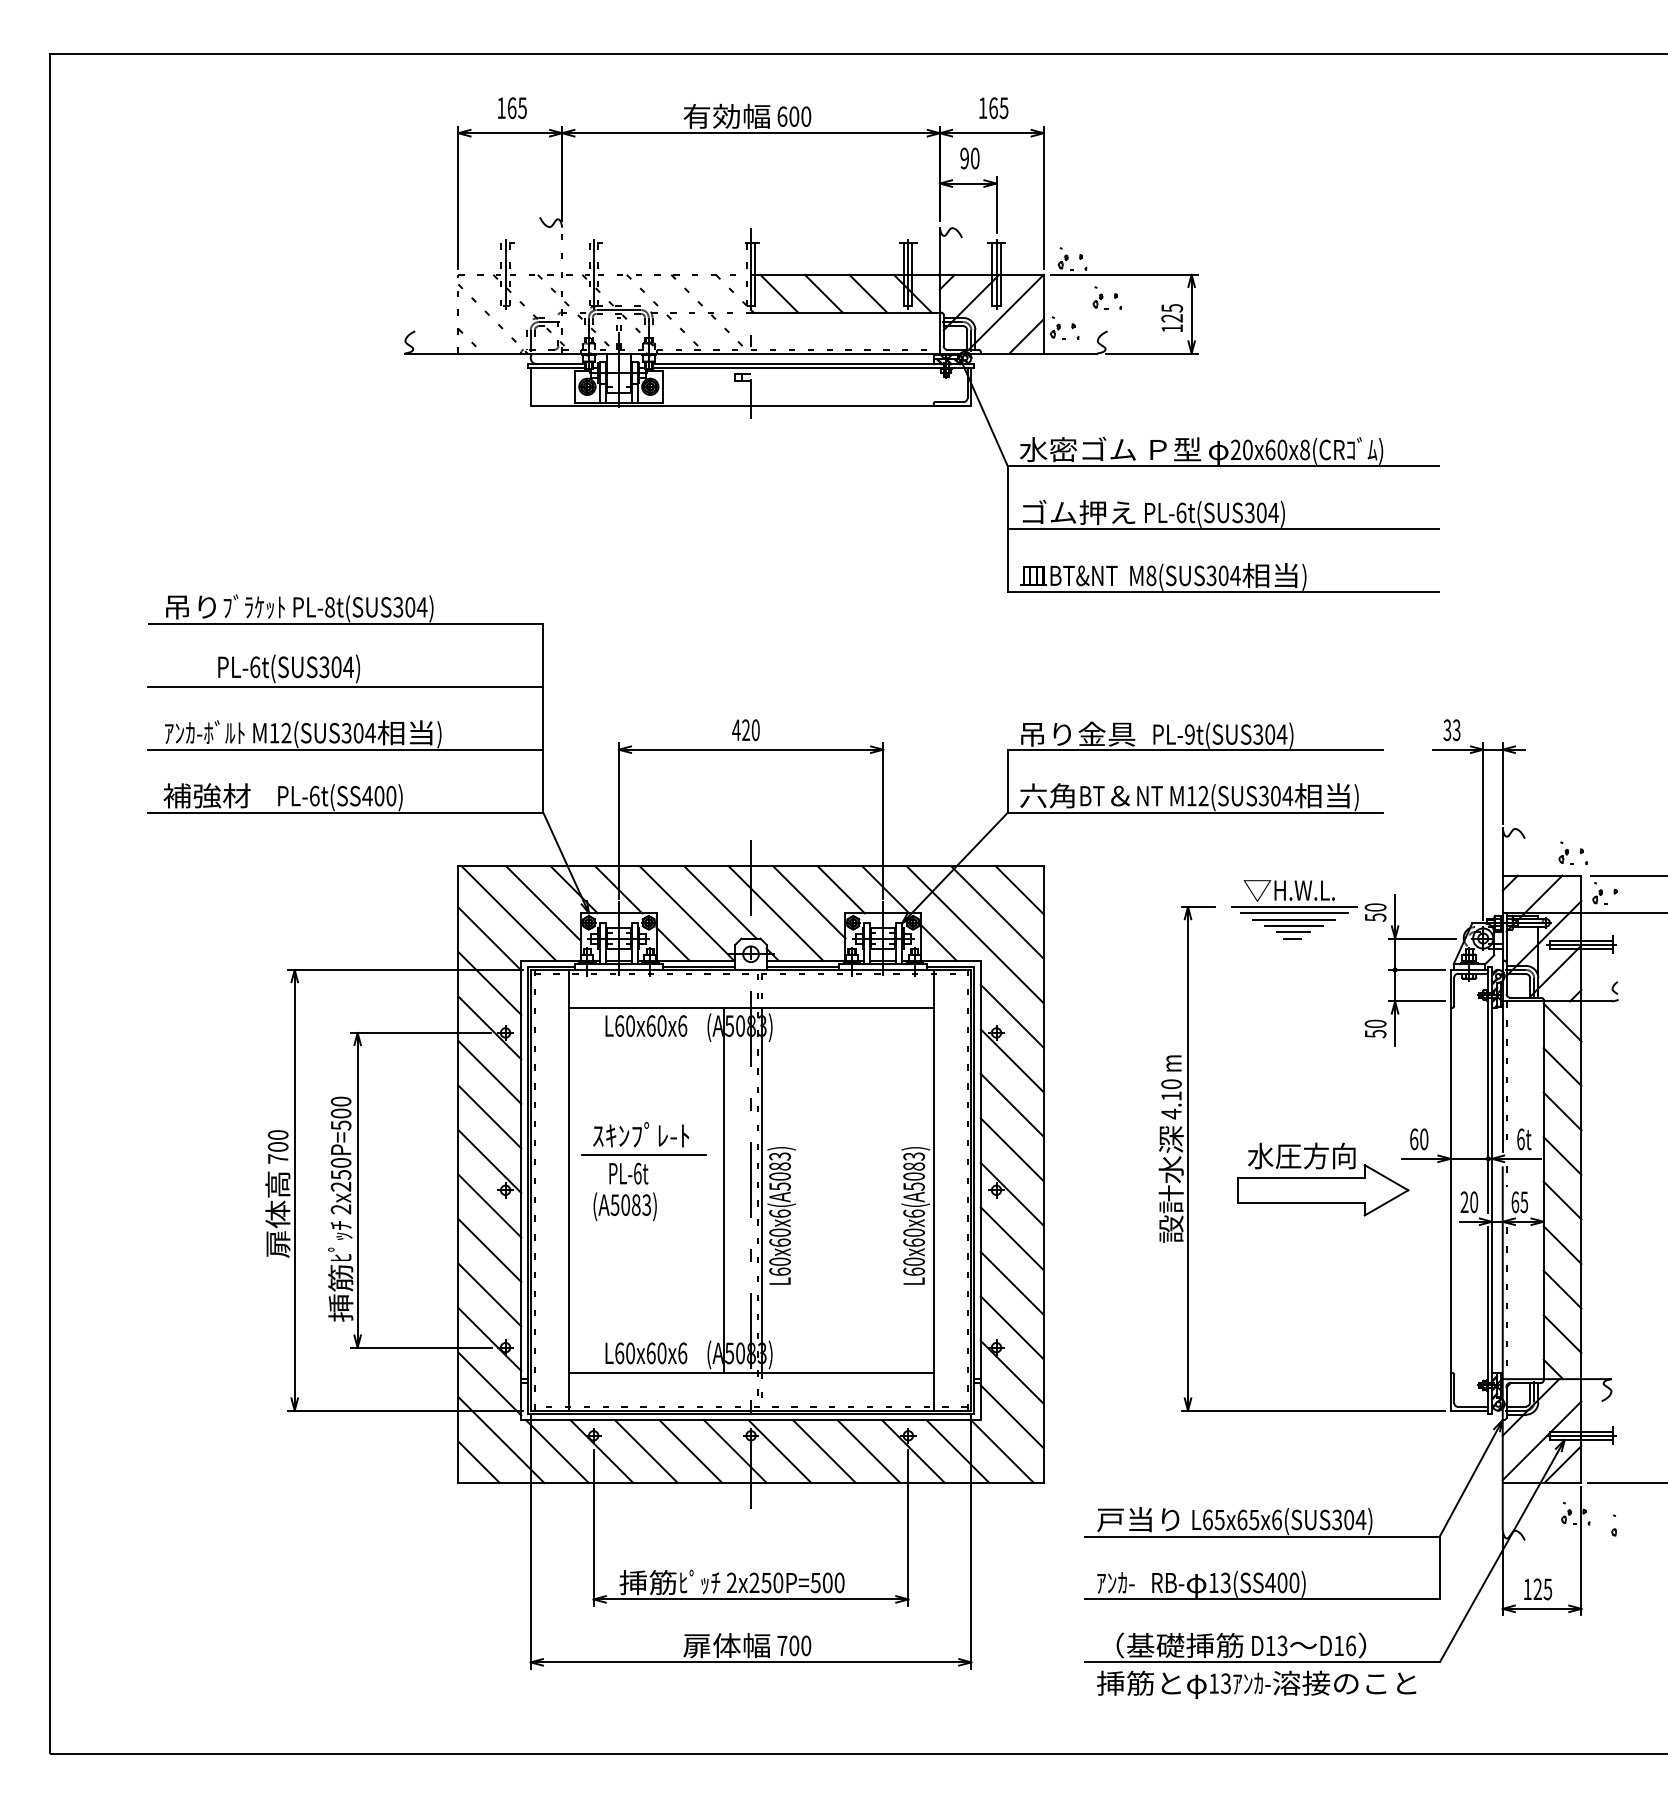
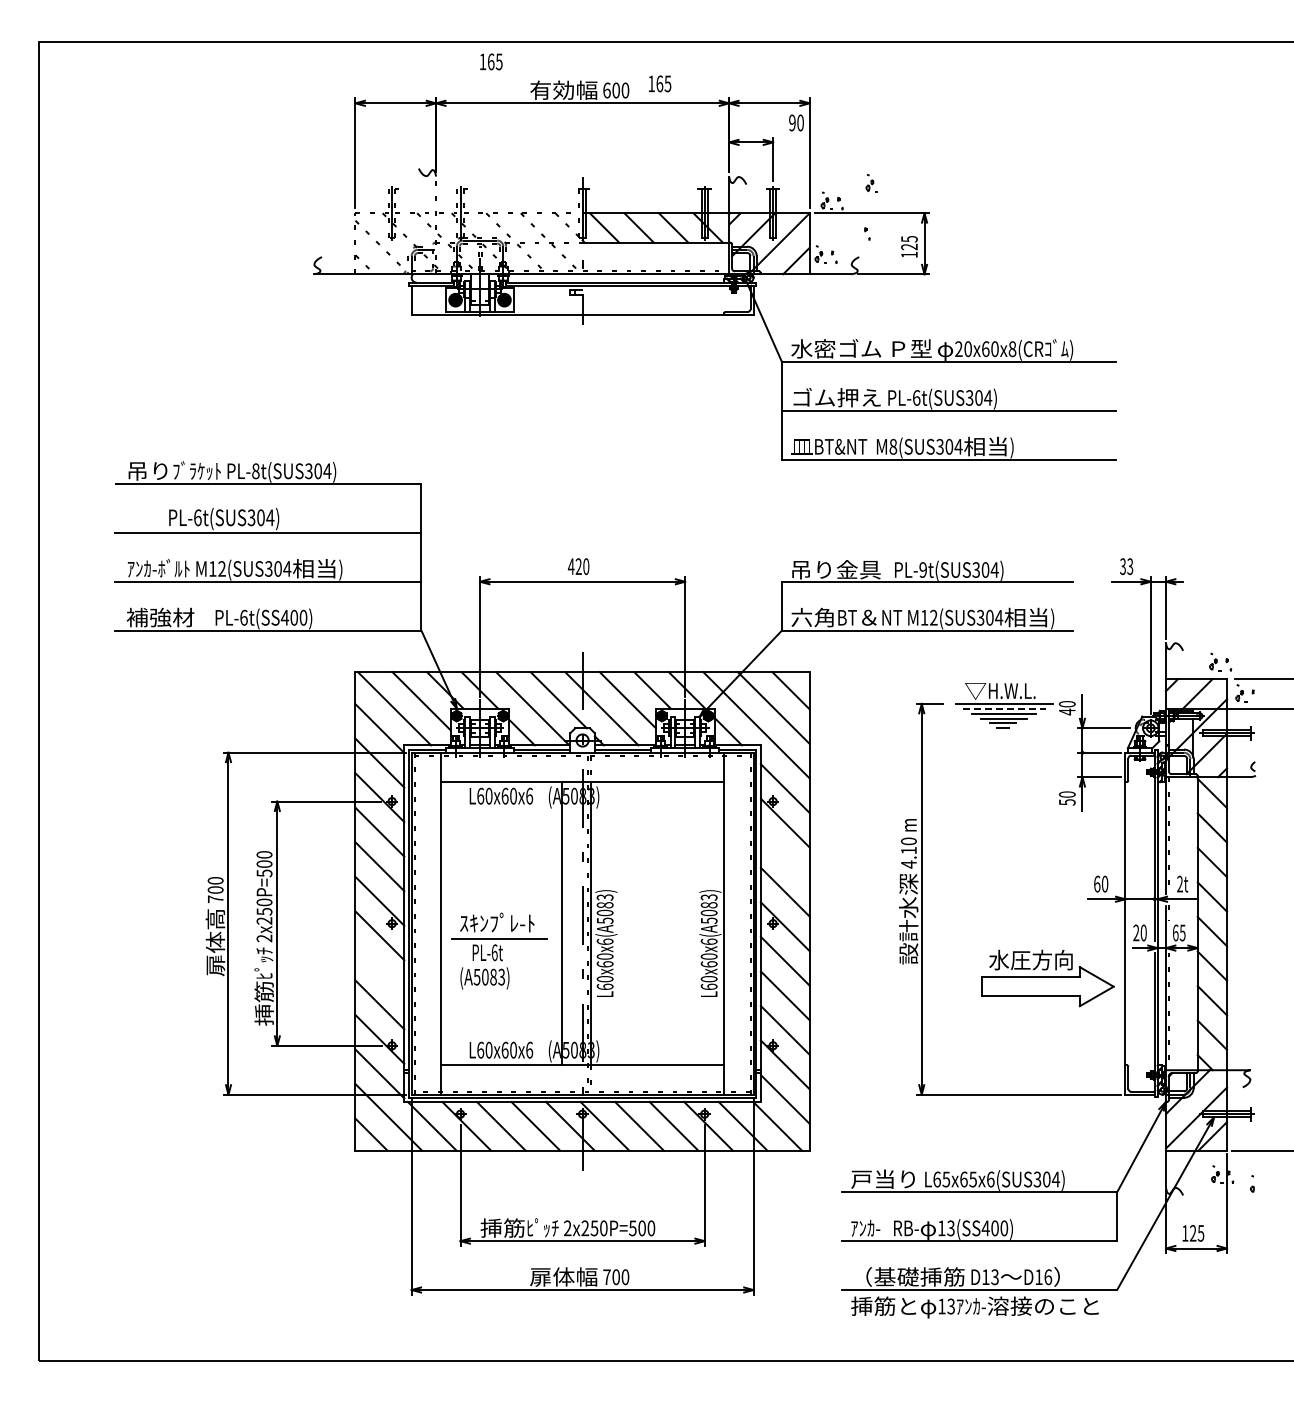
text: (512, 107) -> (491, 61), moved
text: (994, 107) -> (660, 83), moved
text: (969, 157) -> (796, 122), moved
part: (1100, 297) -> (871, 182), moved
line: (1294, 913) -> (1004, 708), solid -> dashed
text: (1375, 916) -> (1067, 711), 50 -> 40
line: (1011, 1105) -> (784, 857), removed
text: (1521, 1138) -> (1180, 883), 6t -> 2t
part: (643, 1170) -> (499, 950), moved
part: (1323, 1179) -> (1047, 978), moved
line: (489, 1249) -> (379, 969), removed

